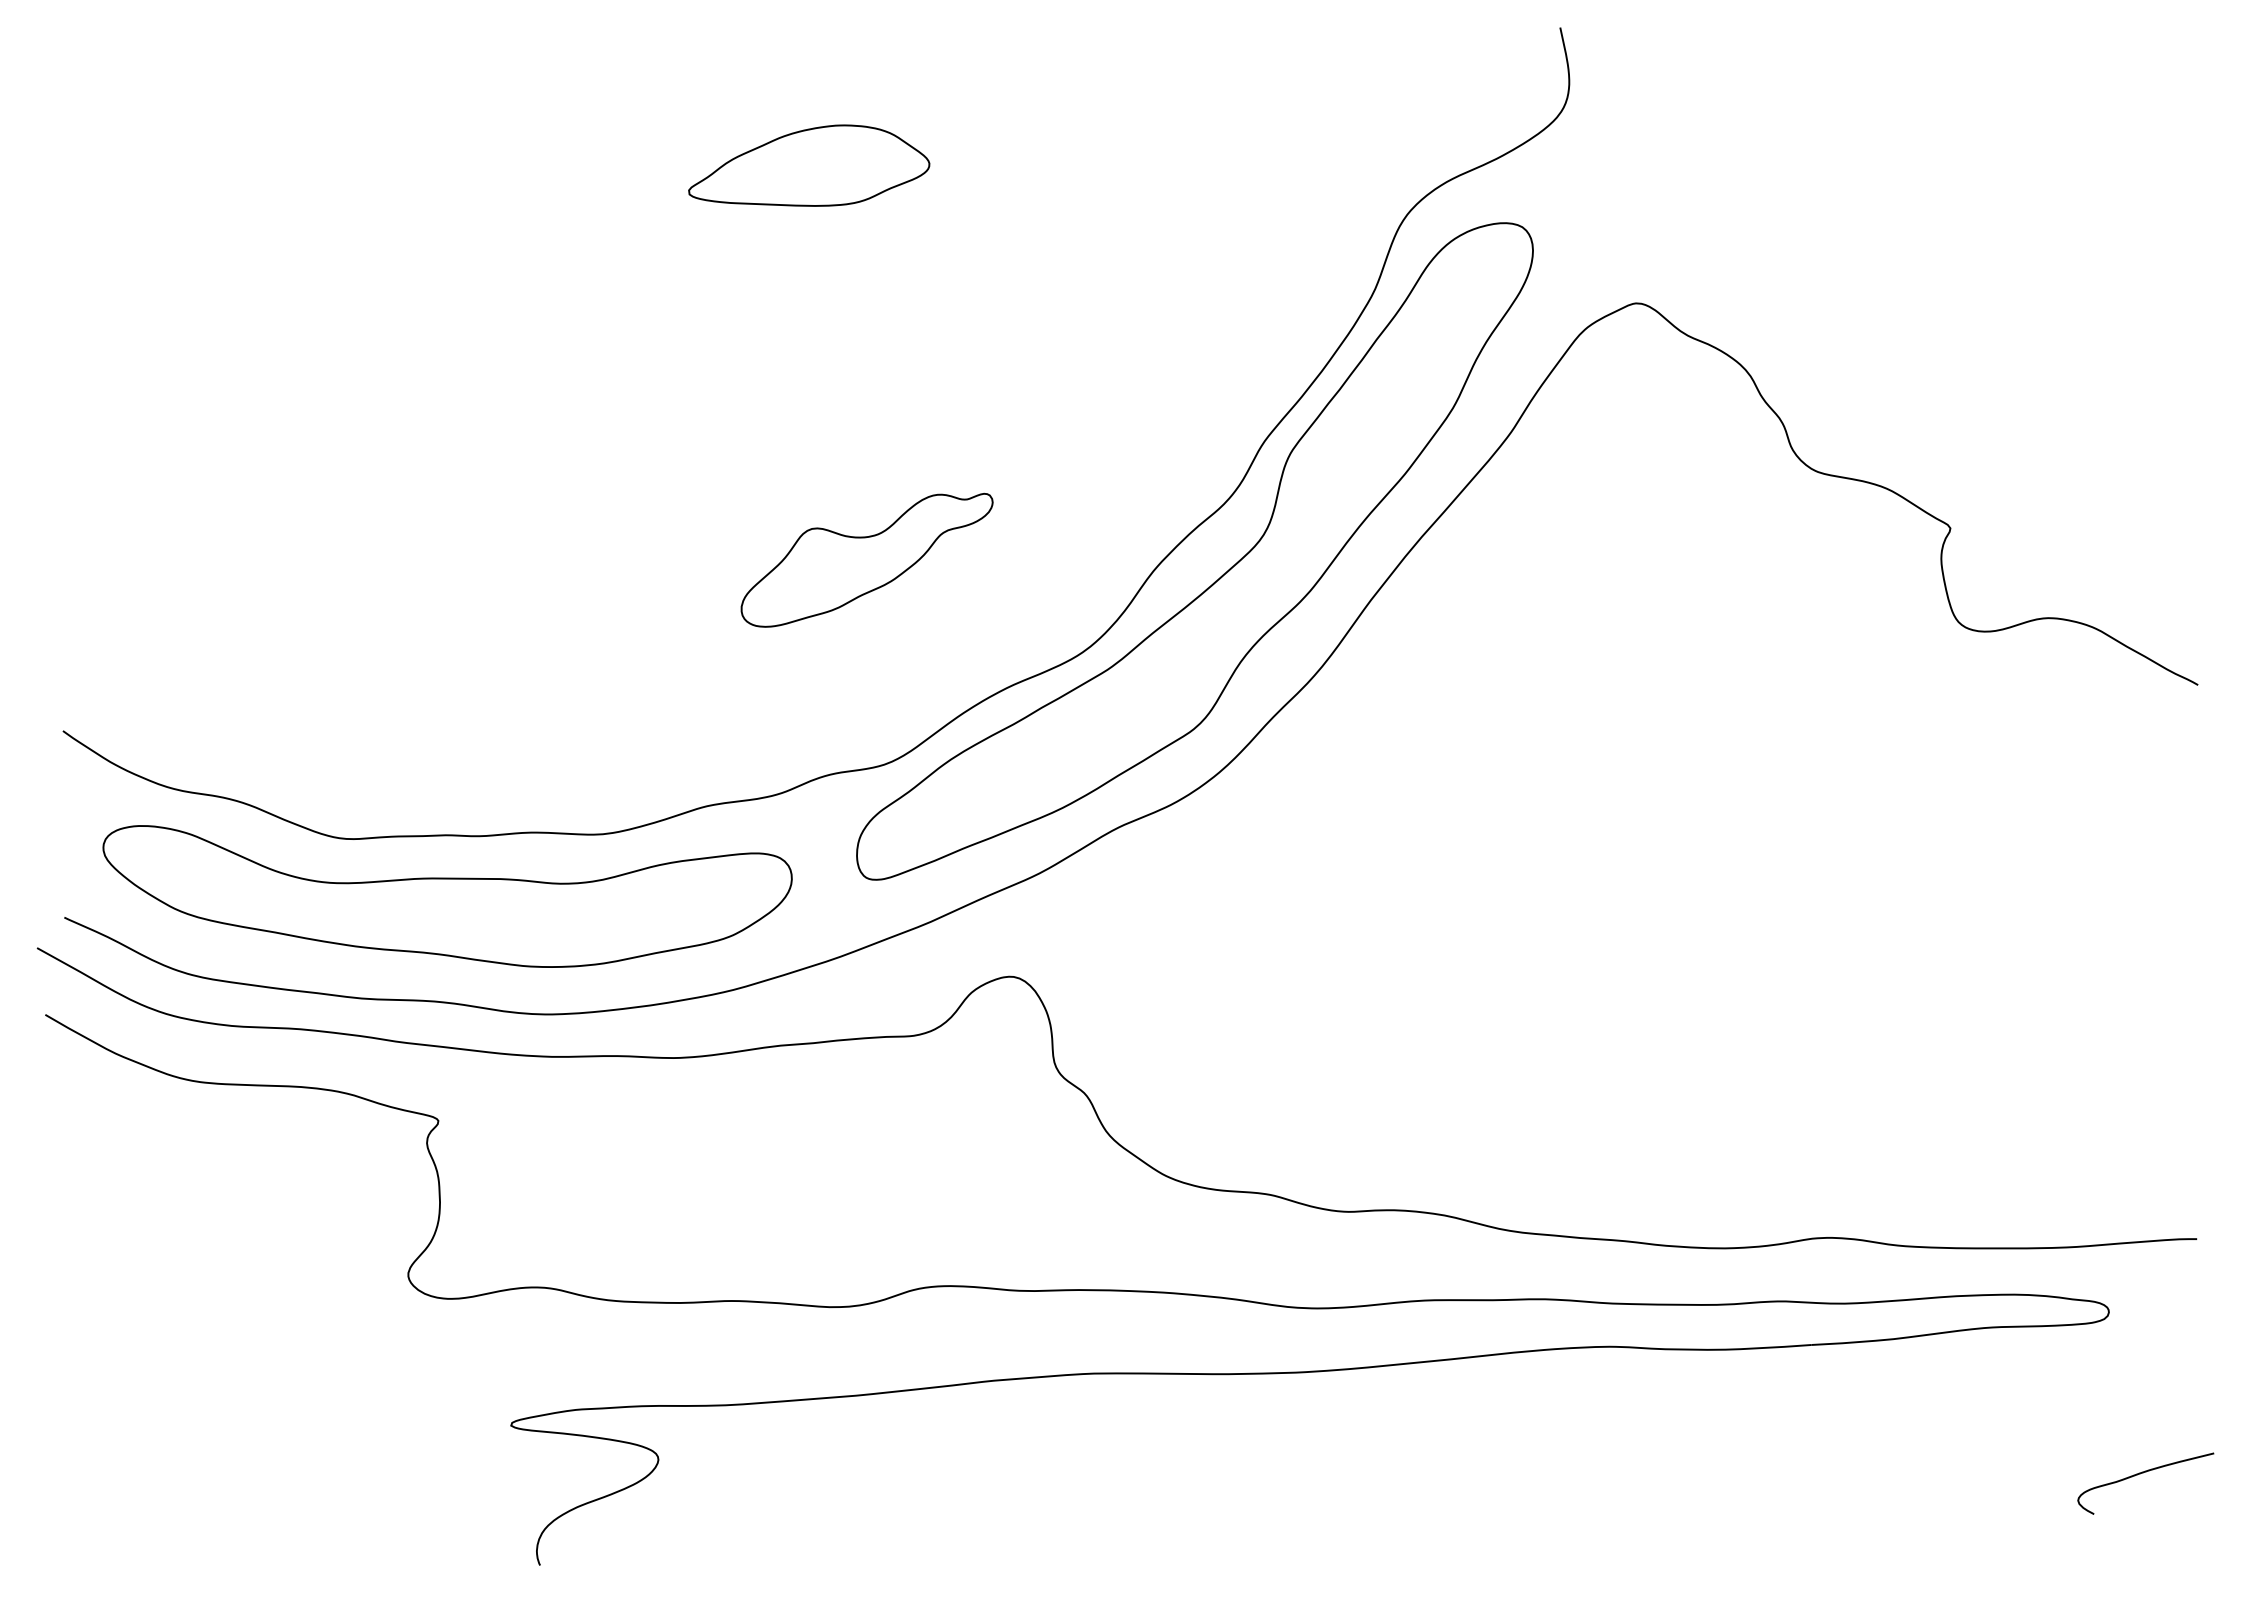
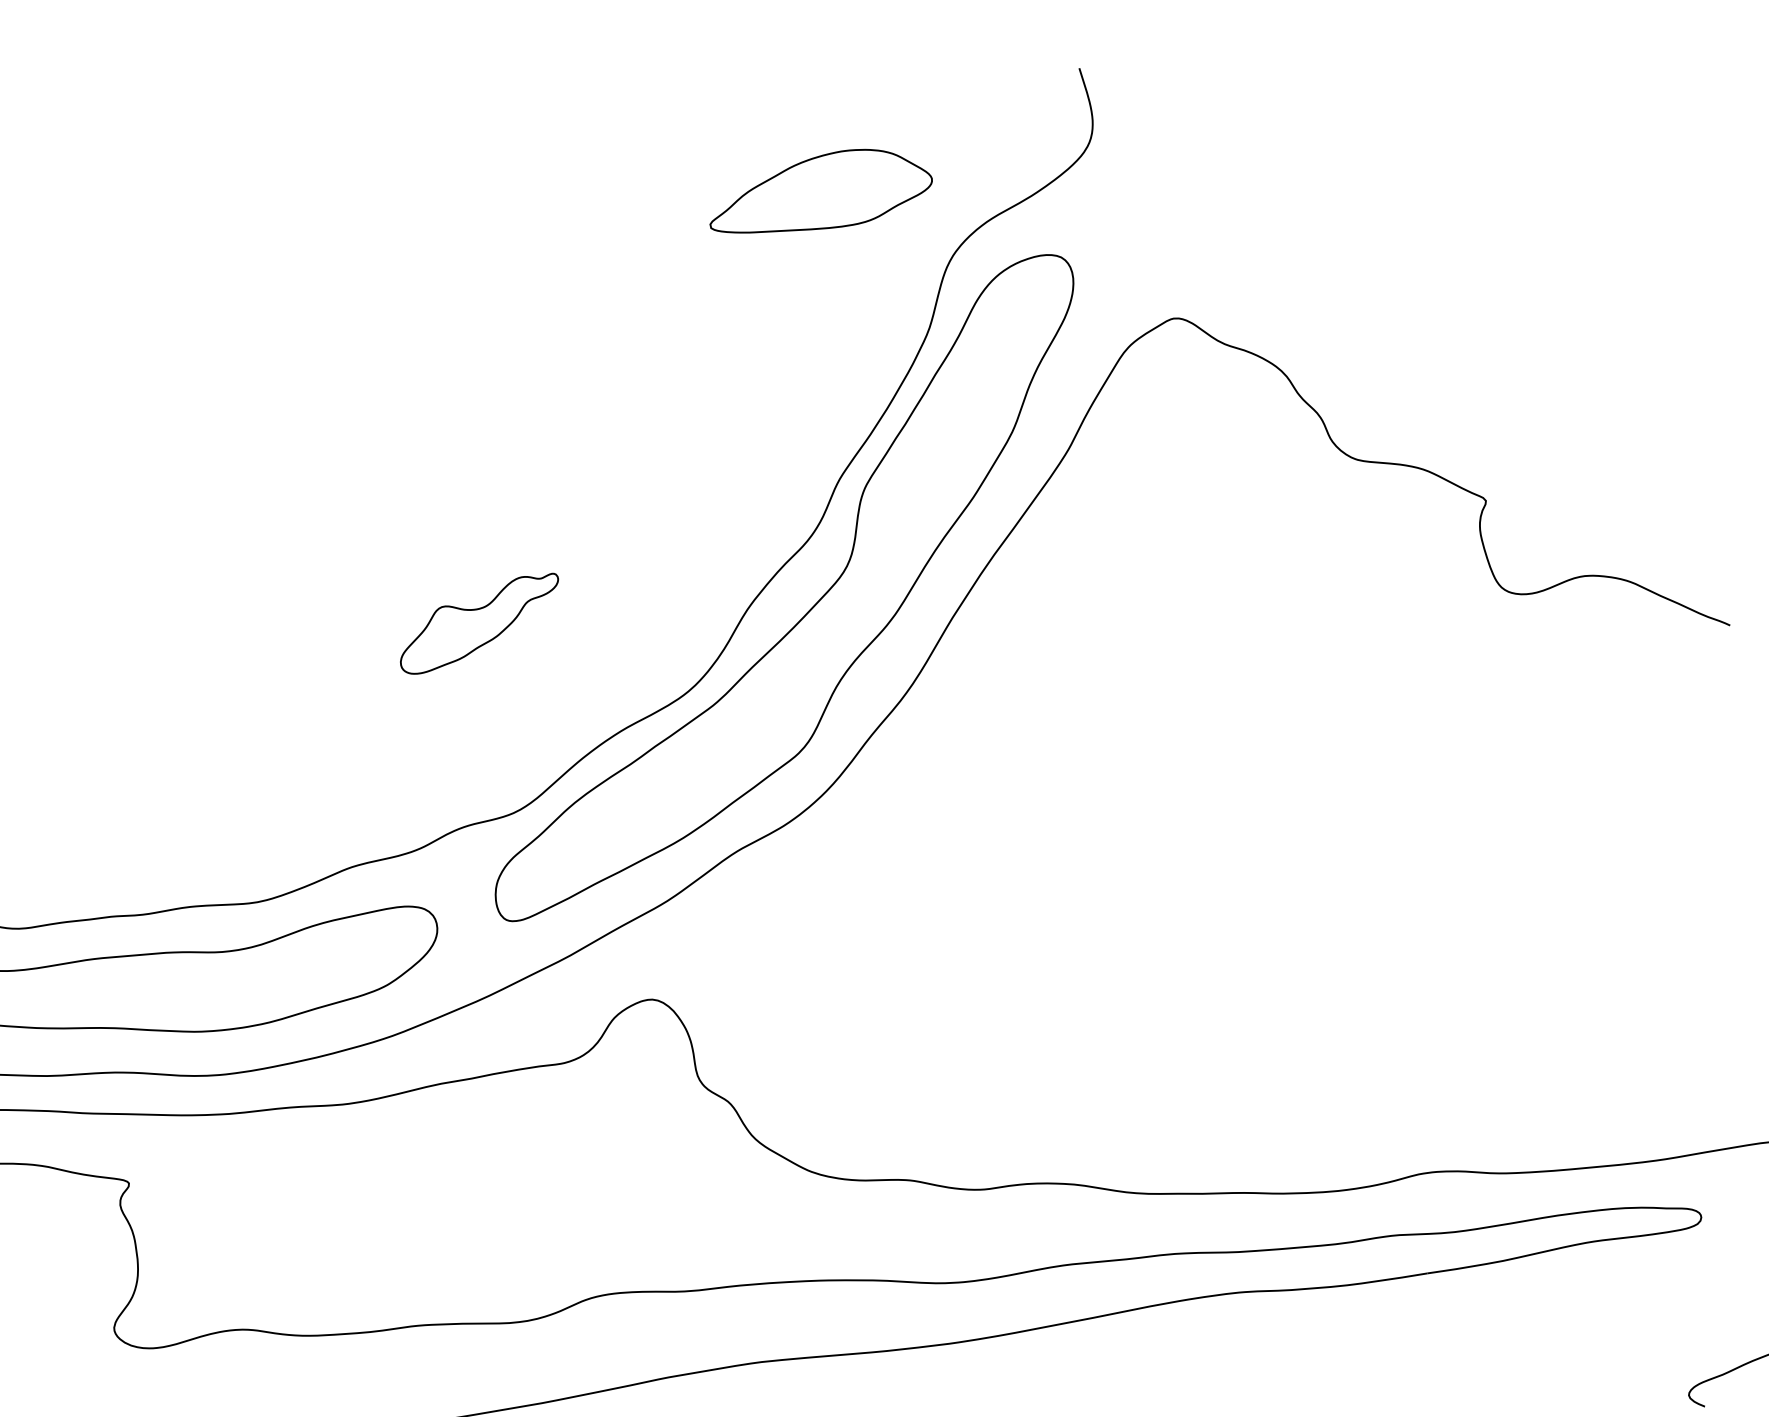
part: (809, 165) -> (820, 190), moved
part: (866, 559) -> (479, 623), size x0.7

